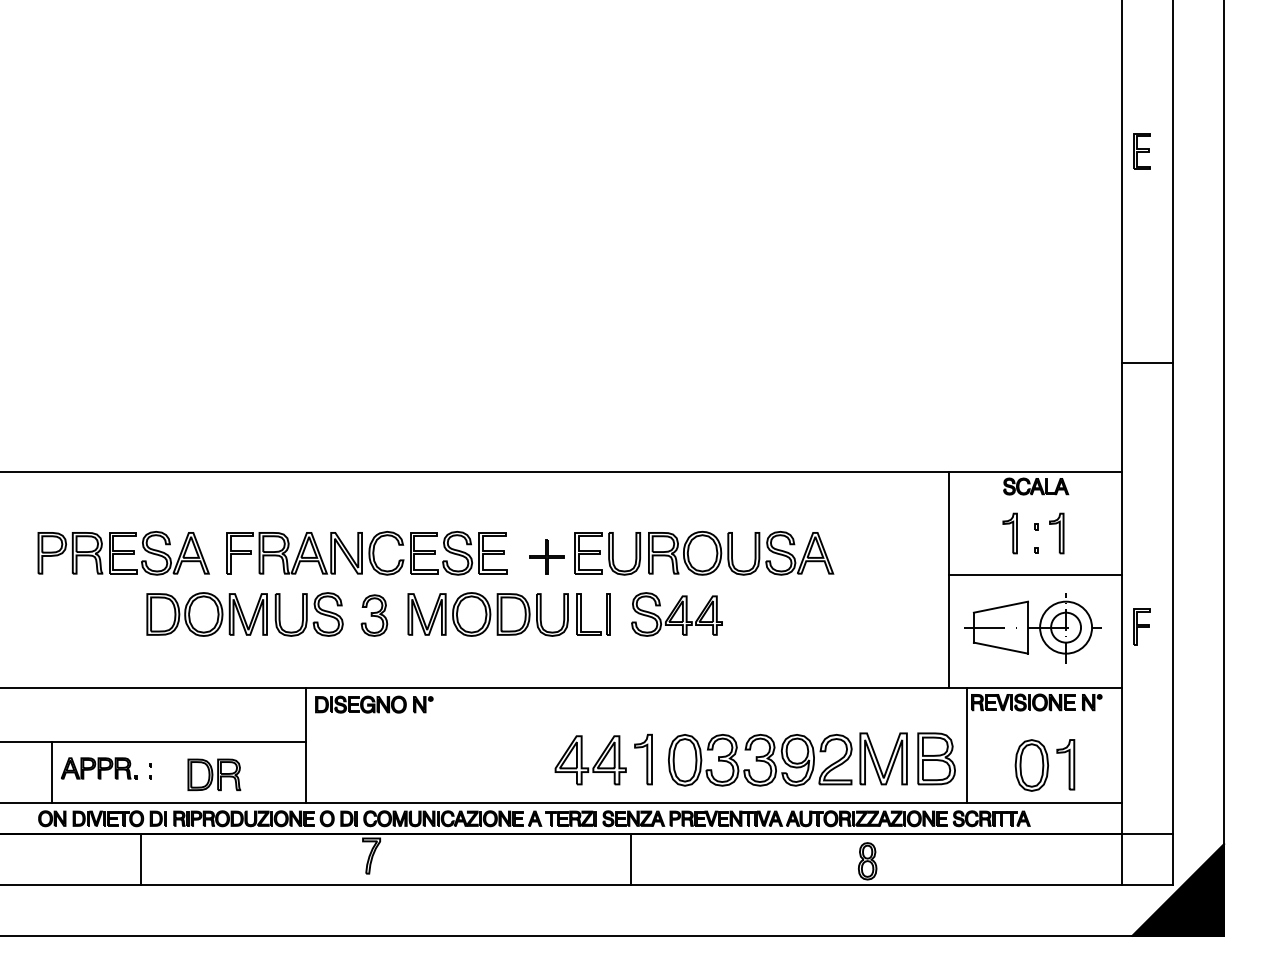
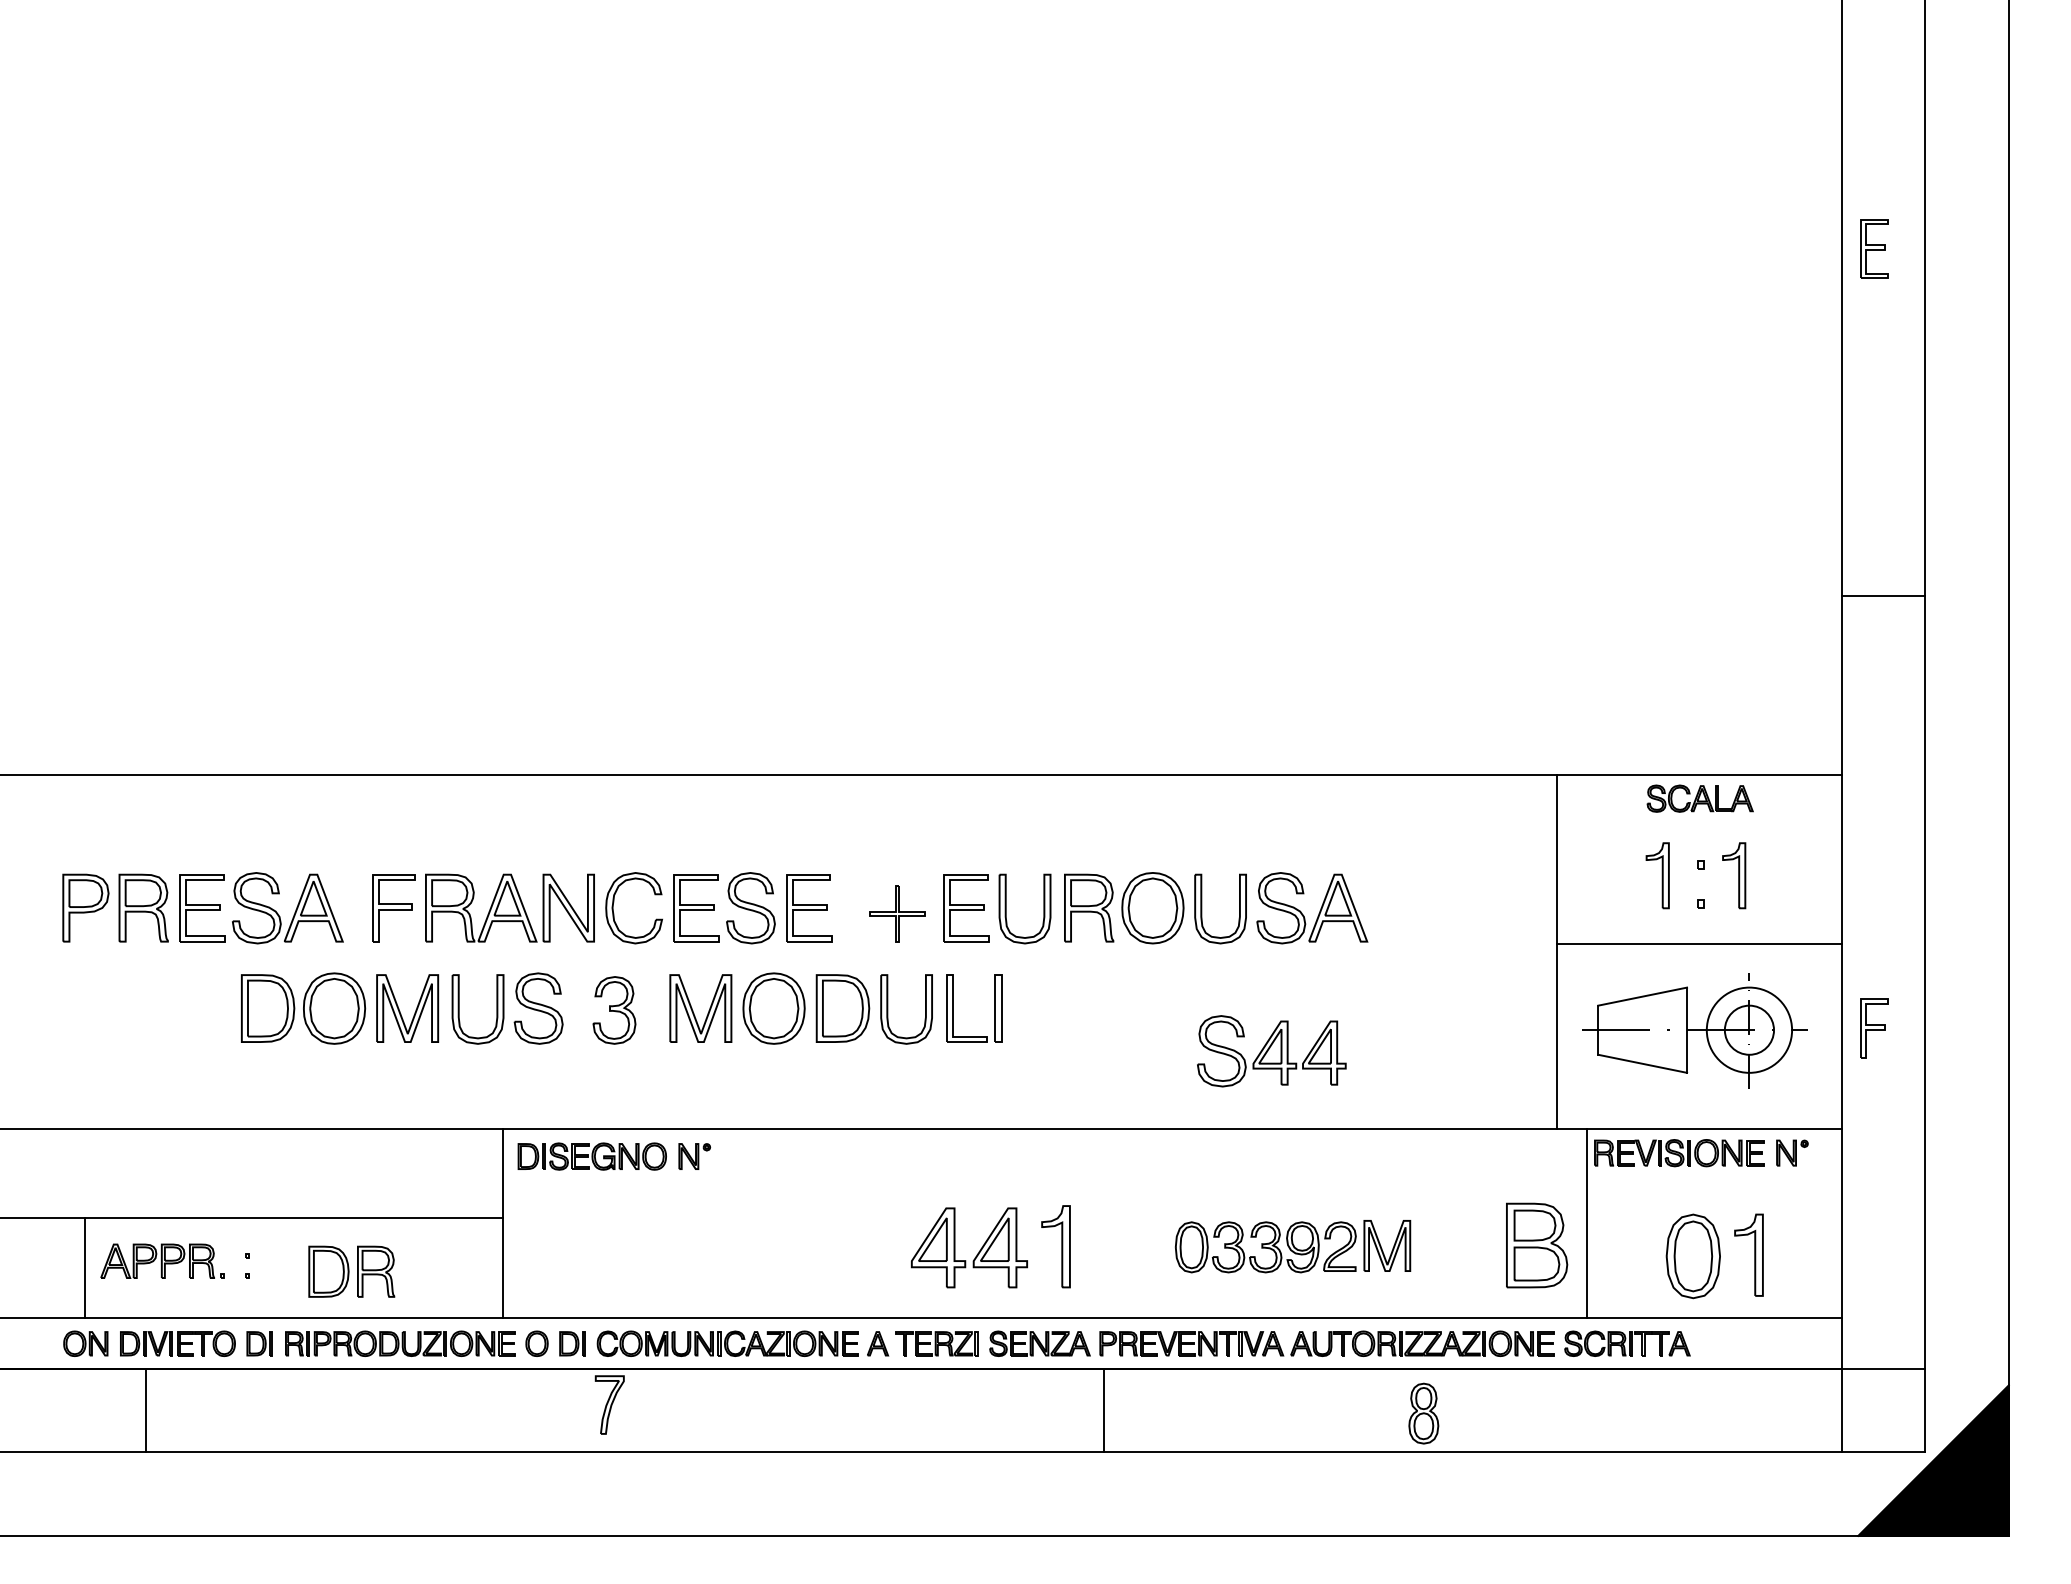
part: (676, 614) -> (1270, 1051), moved
part: (787, 759) -> (1292, 1246), size x0.6
line: (140, 858) -> (145, 1409), moved
line: (631, 858) -> (1103, 1409), moved

